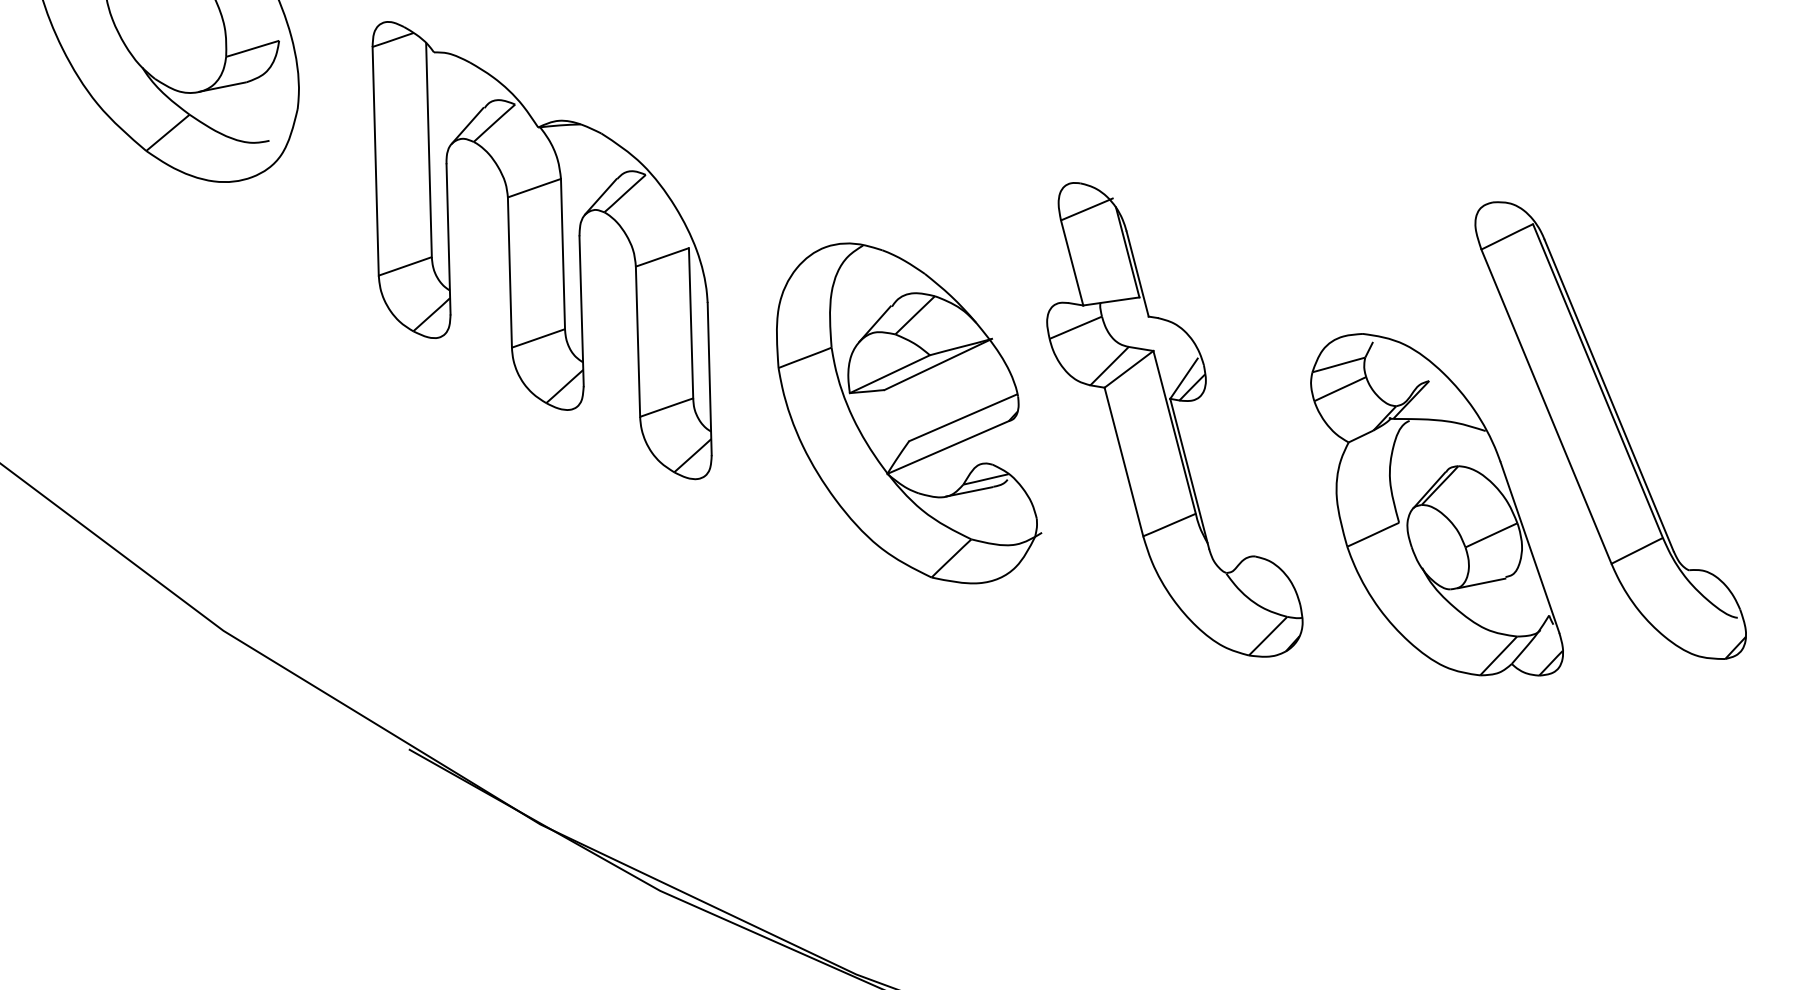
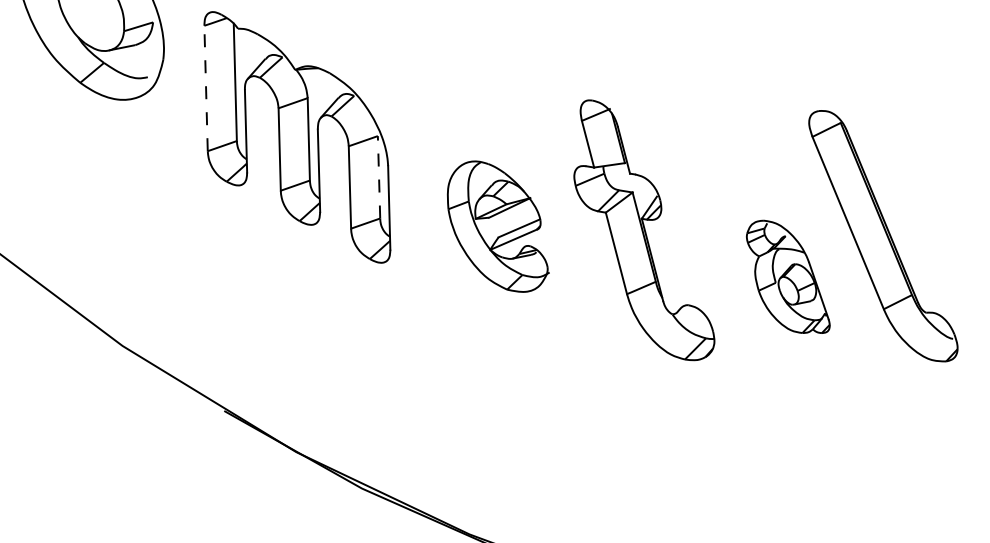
line: (376, 161) -> (206, 88), solid -> dashed
line: (691, 321) -> (379, 176), solid -> dashed
part: (908, 412) -> (498, 226), size x0.7
part: (1437, 504) -> (788, 276), size x0.6

